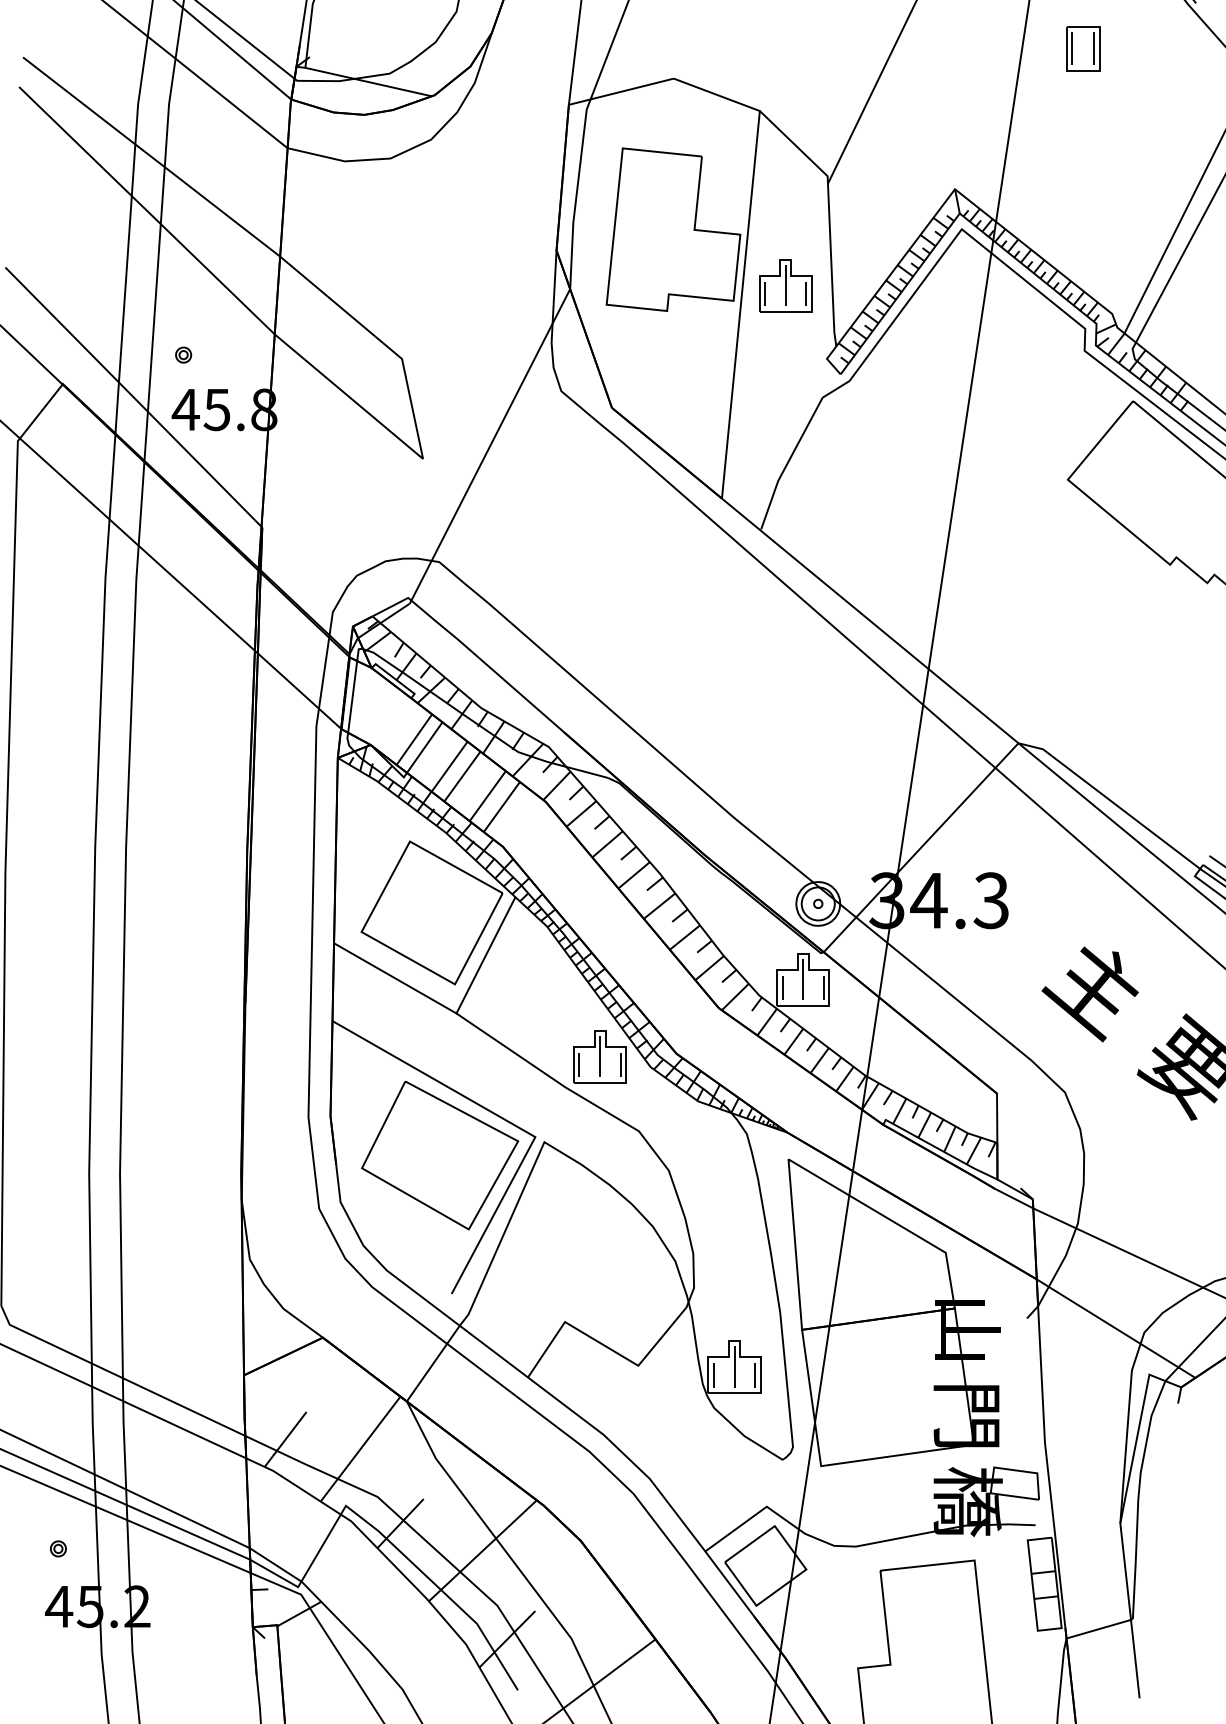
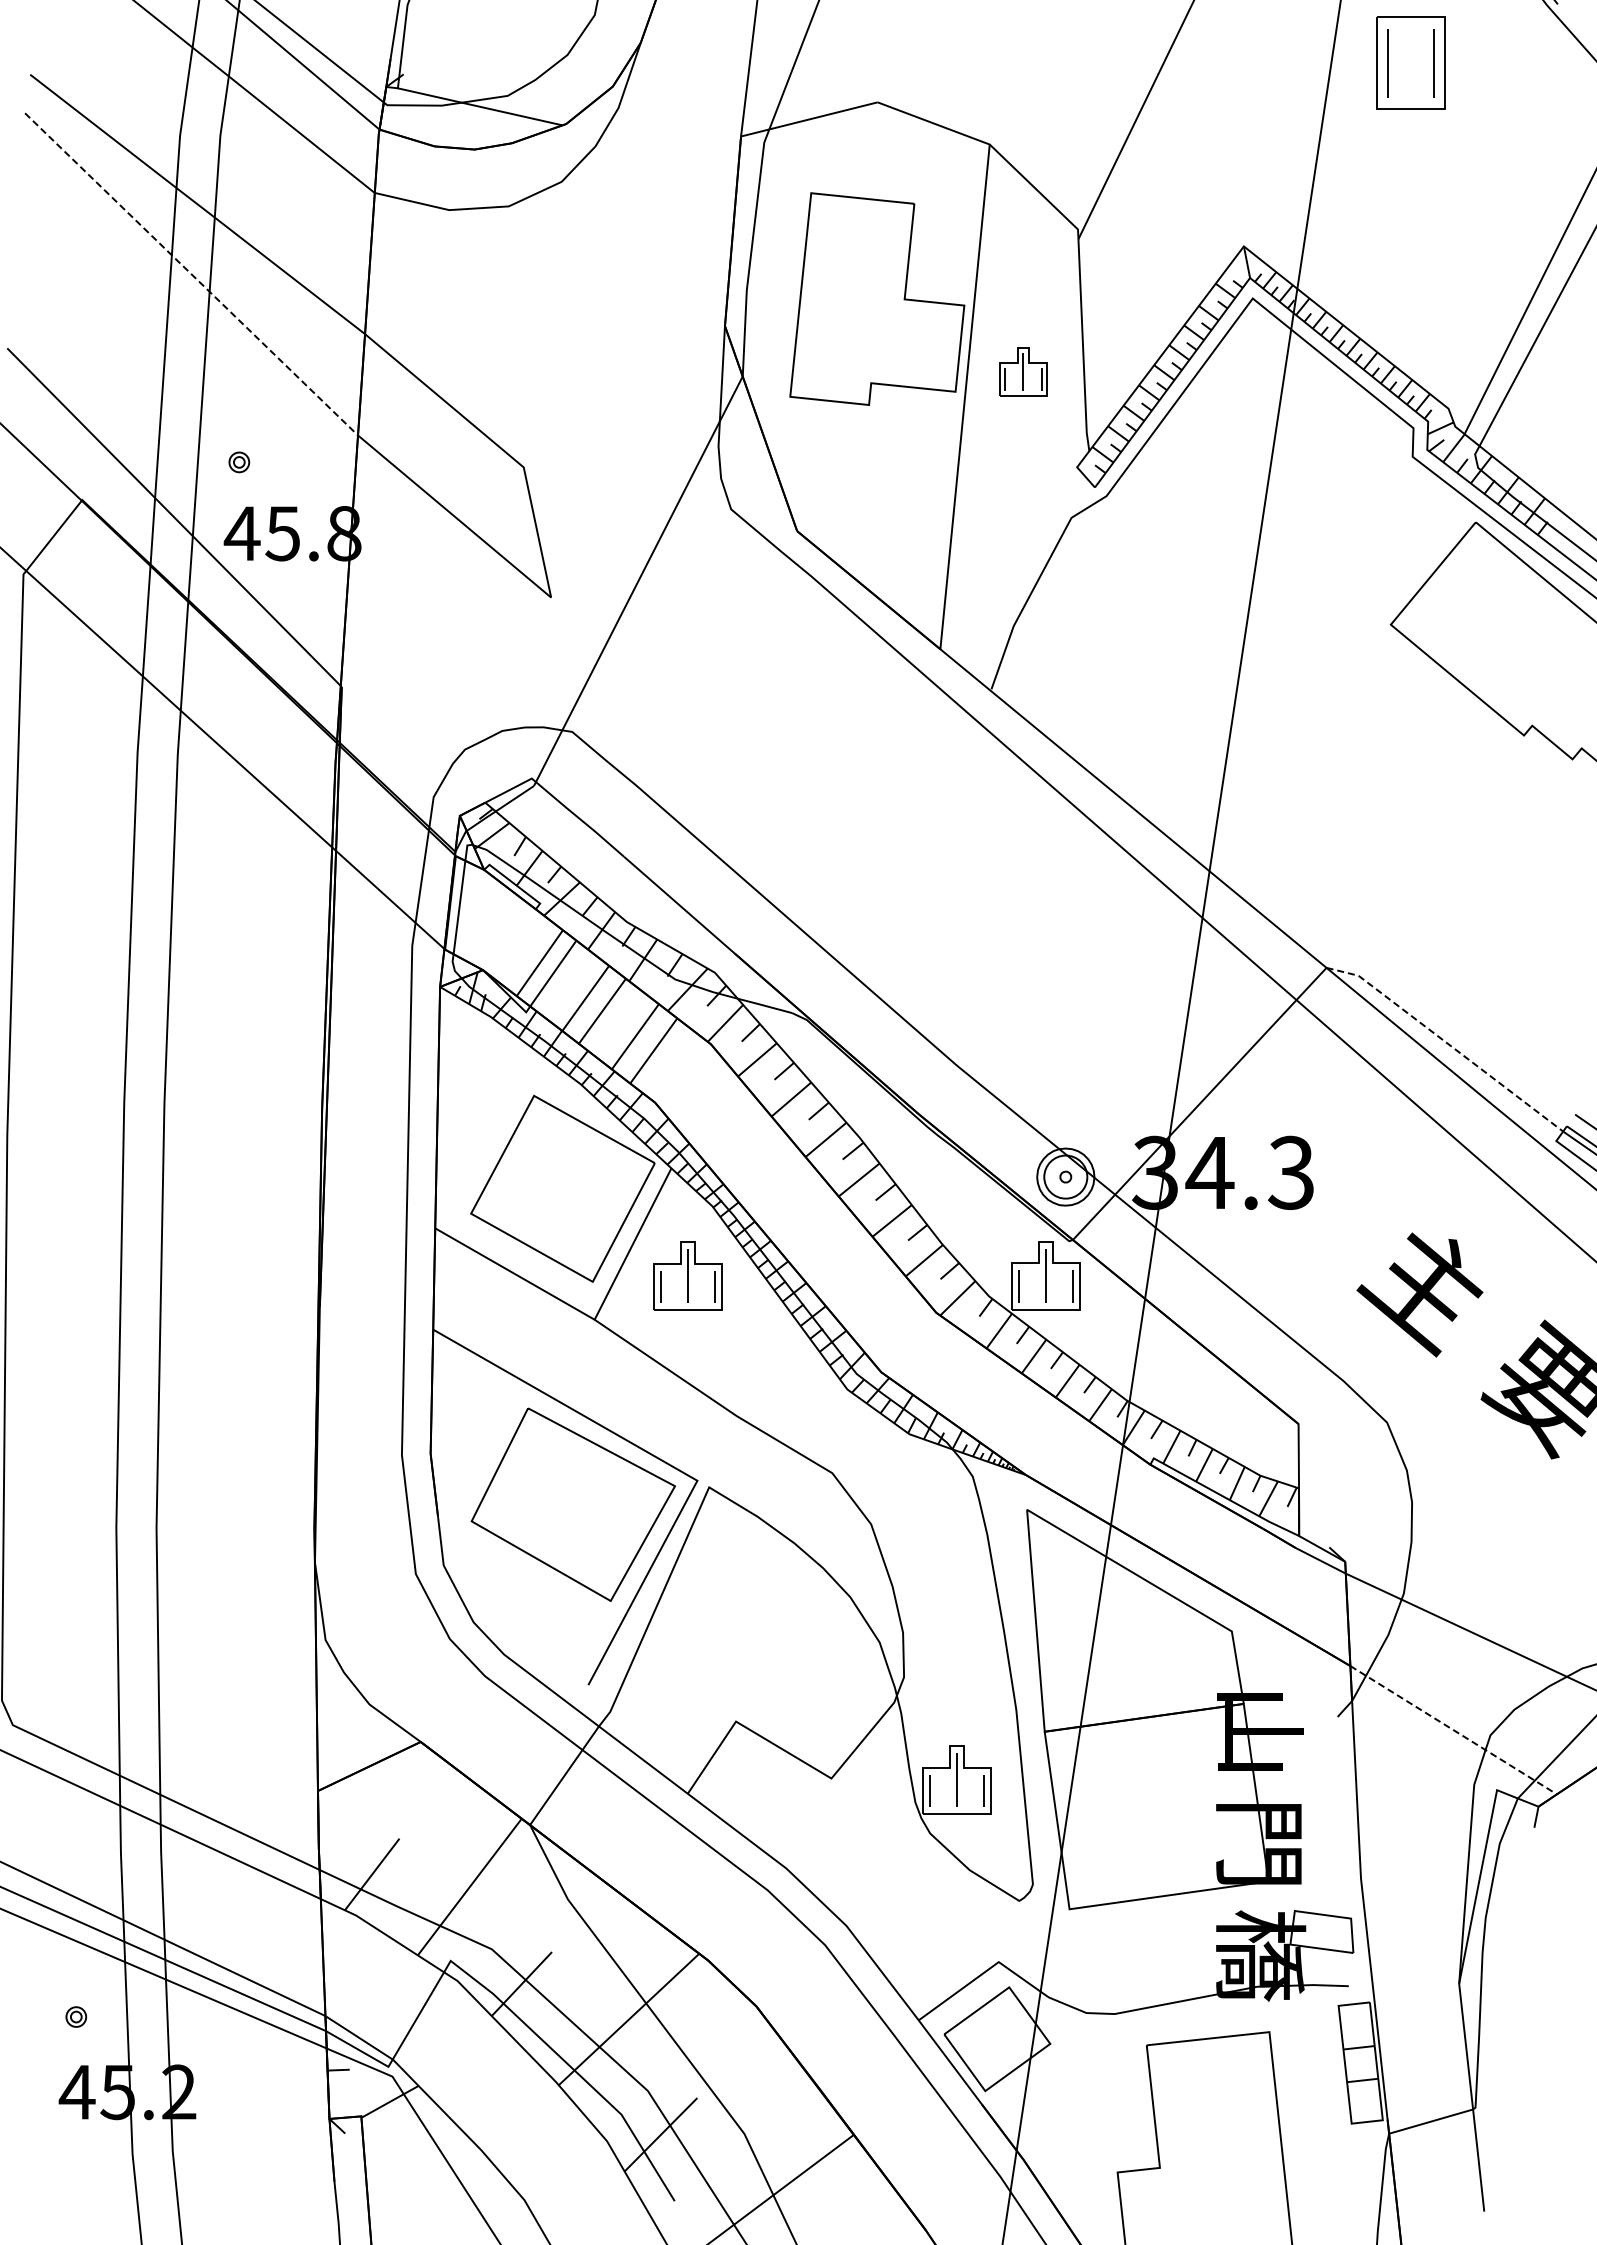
part: (1082, 48) -> (1410, 63), size x1.6
line: (146, 210) -> (191, 274), solid -> dashed
part: (785, 285) -> (1023, 371), size x0.7
line: (1111, 801) -> (1447, 1043), solid -> dashed
part: (599, 1056) -> (687, 1275), moved
line: (1115, 1328) -> (1453, 1730), solid -> dashed

